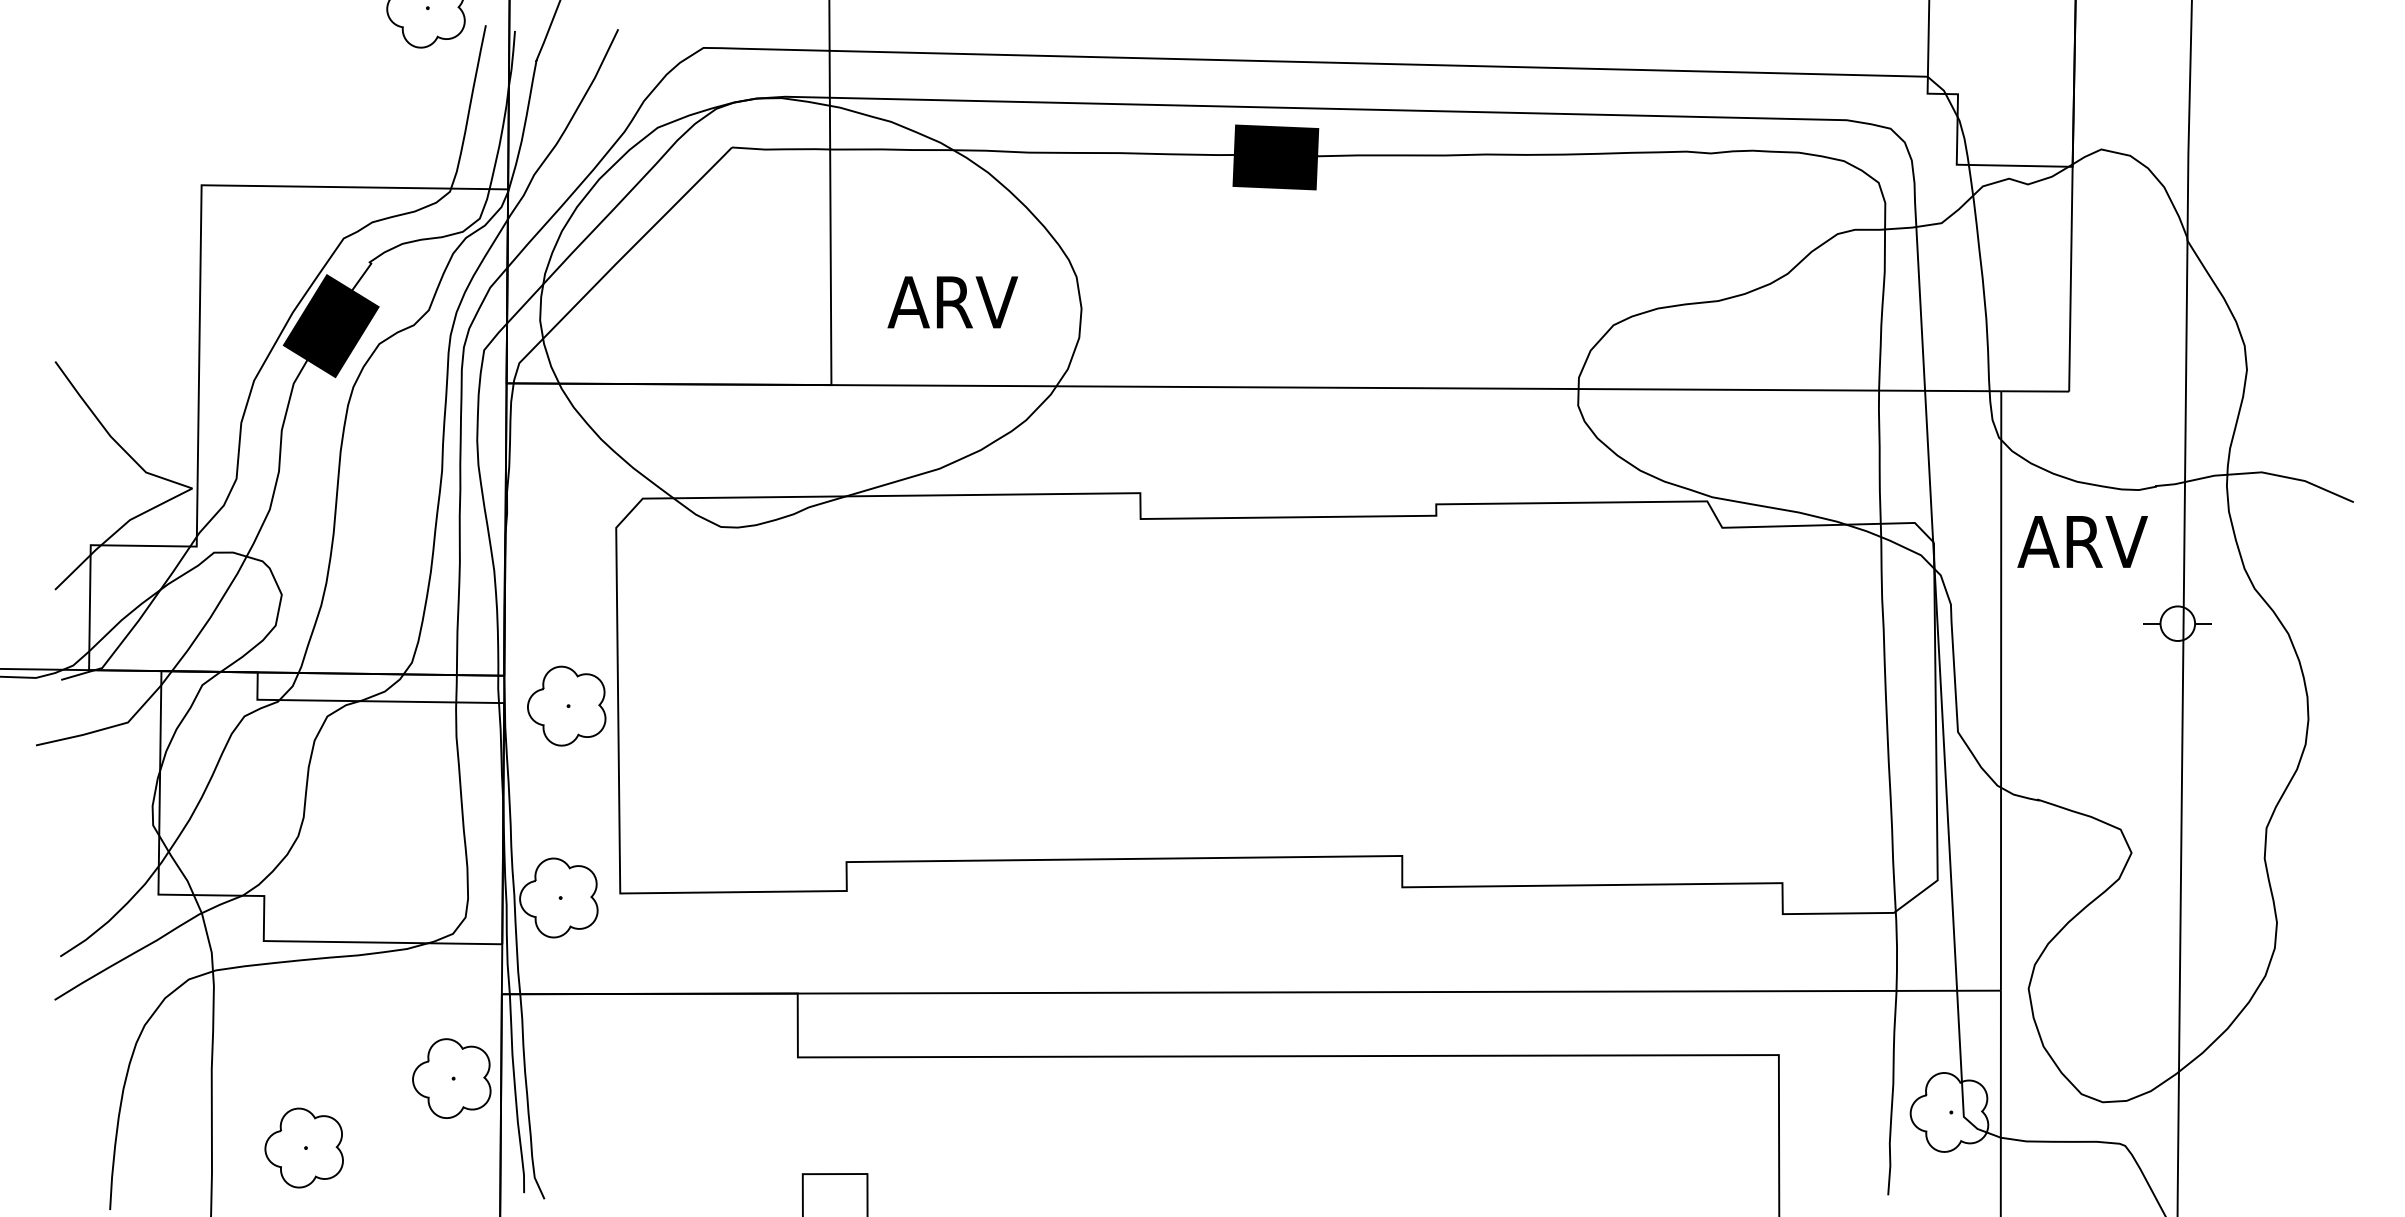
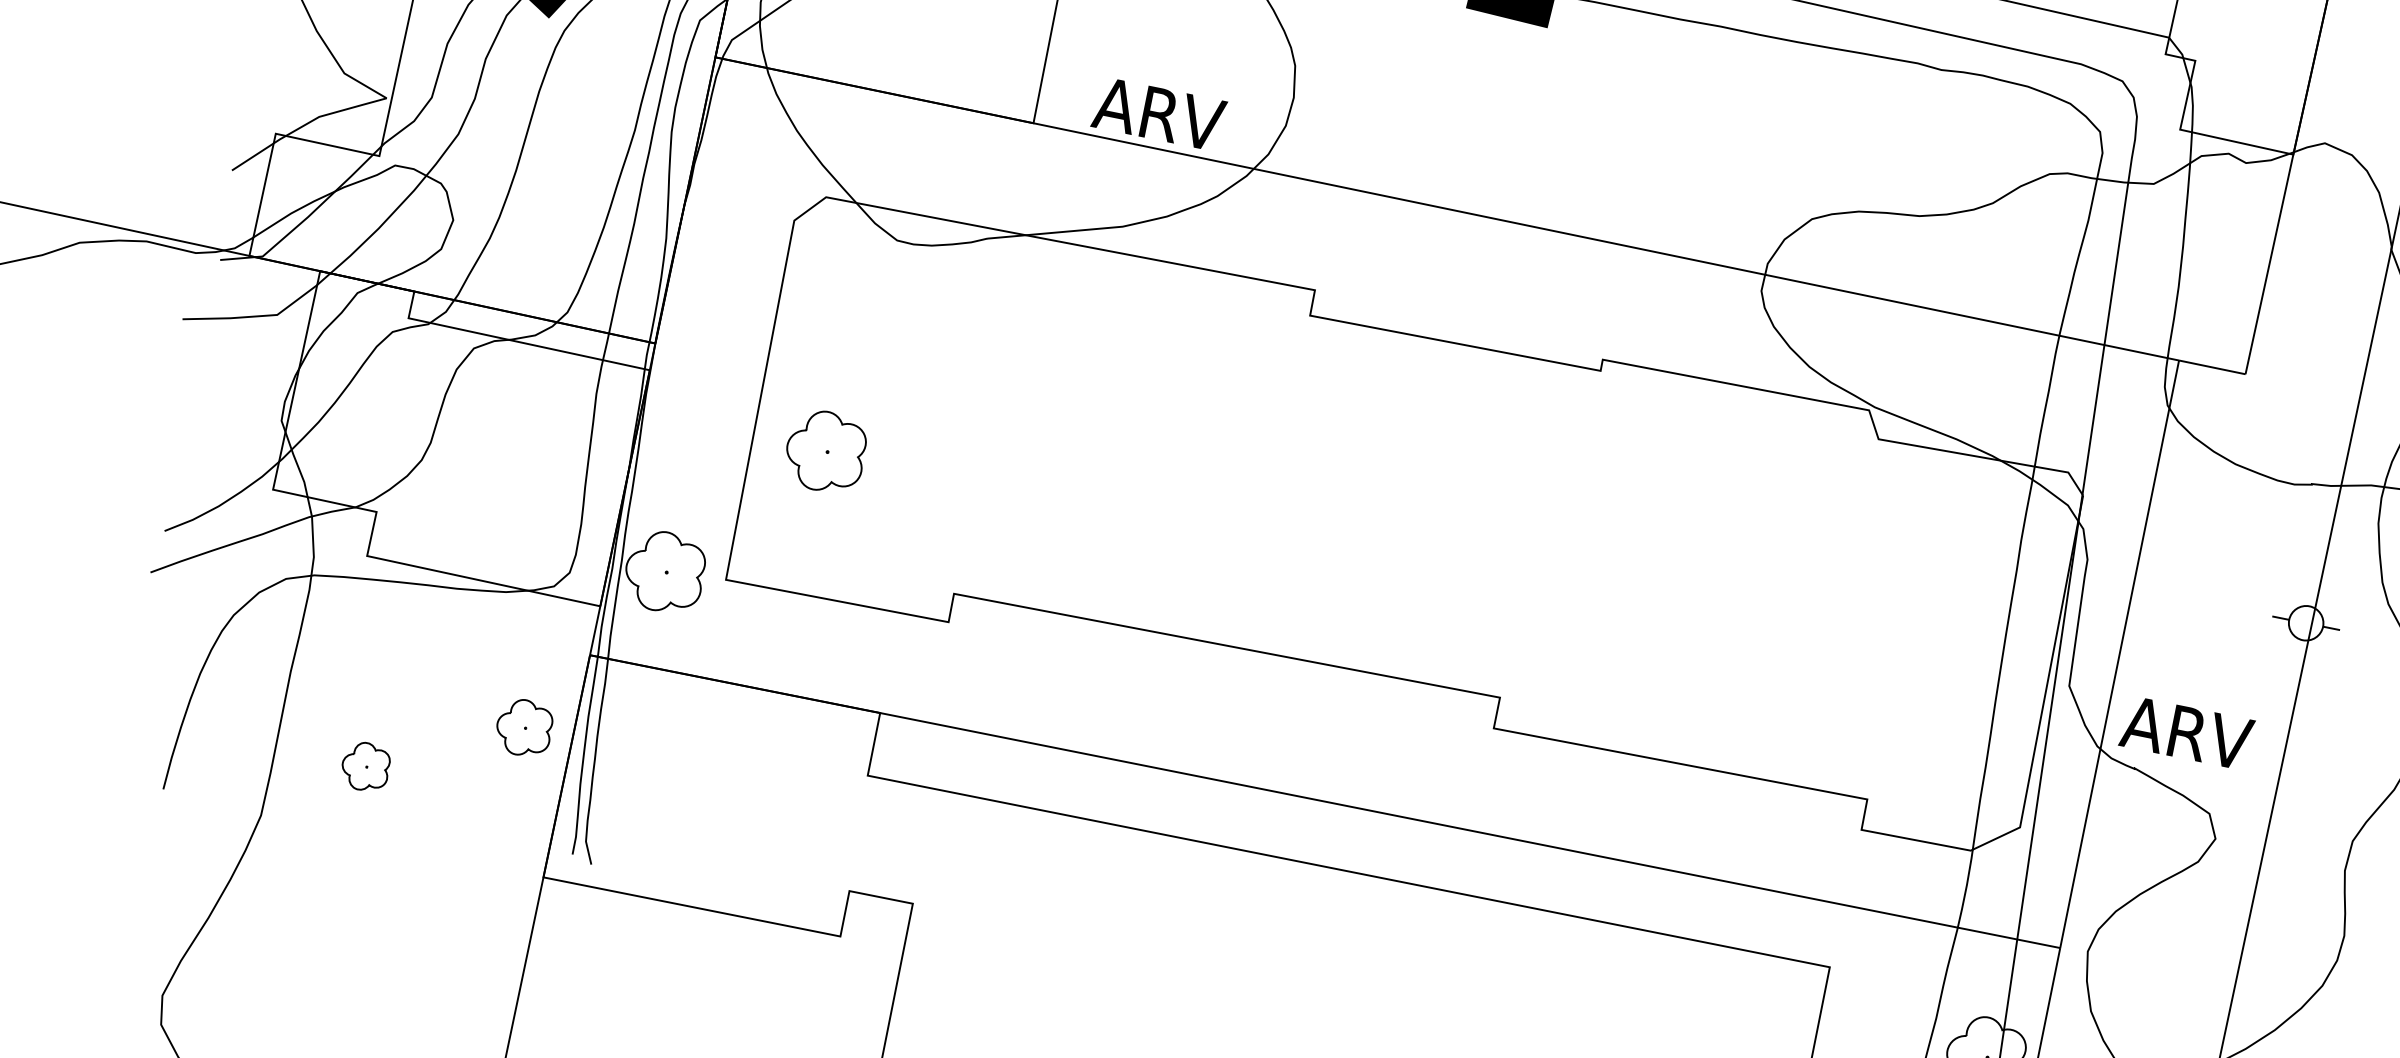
text: (952, 302) -> (1158, 114), moved
text: (2082, 541) -> (2186, 732), moved
part: (566, 705) -> (825, 451), moved
part: (451, 1078) -> (524, 727), size x0.7
part: (303, 1147) -> (365, 766), size x0.6

